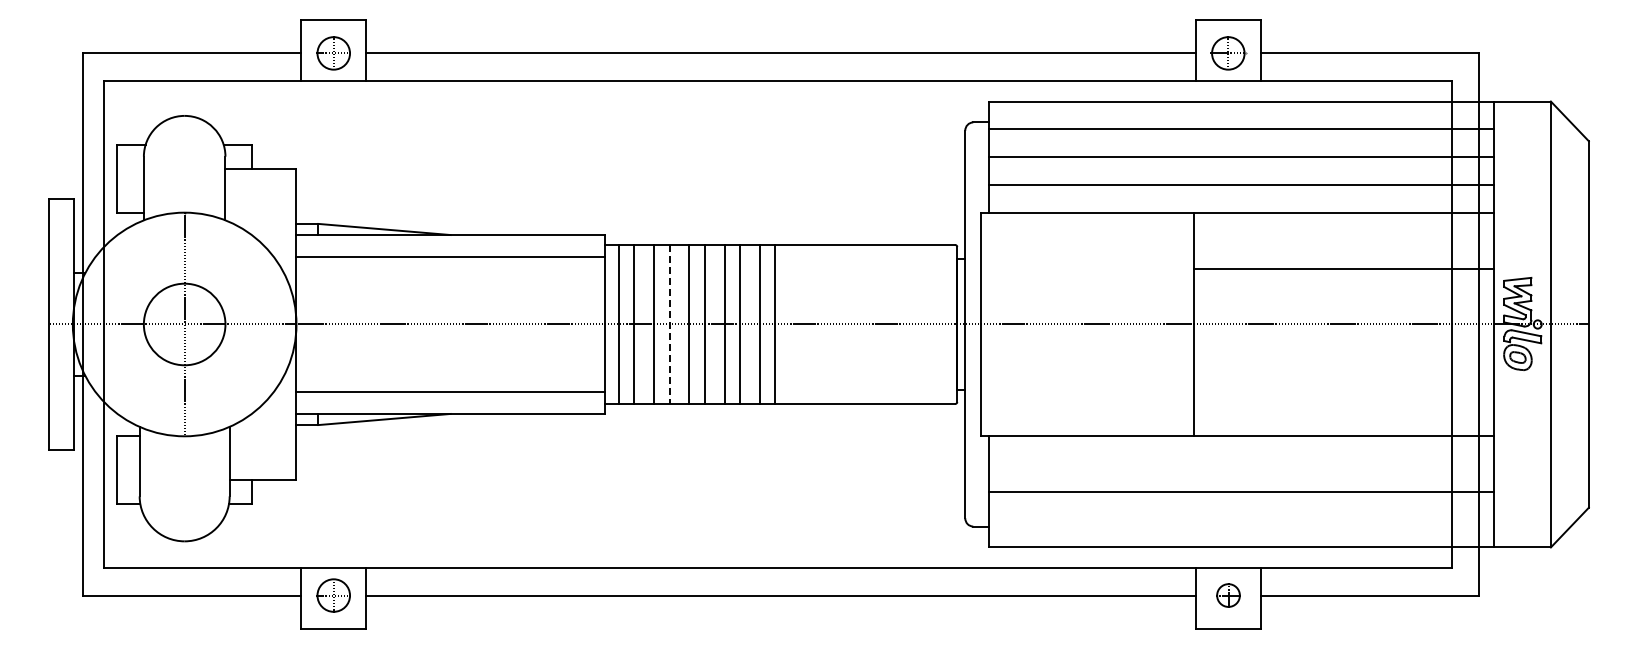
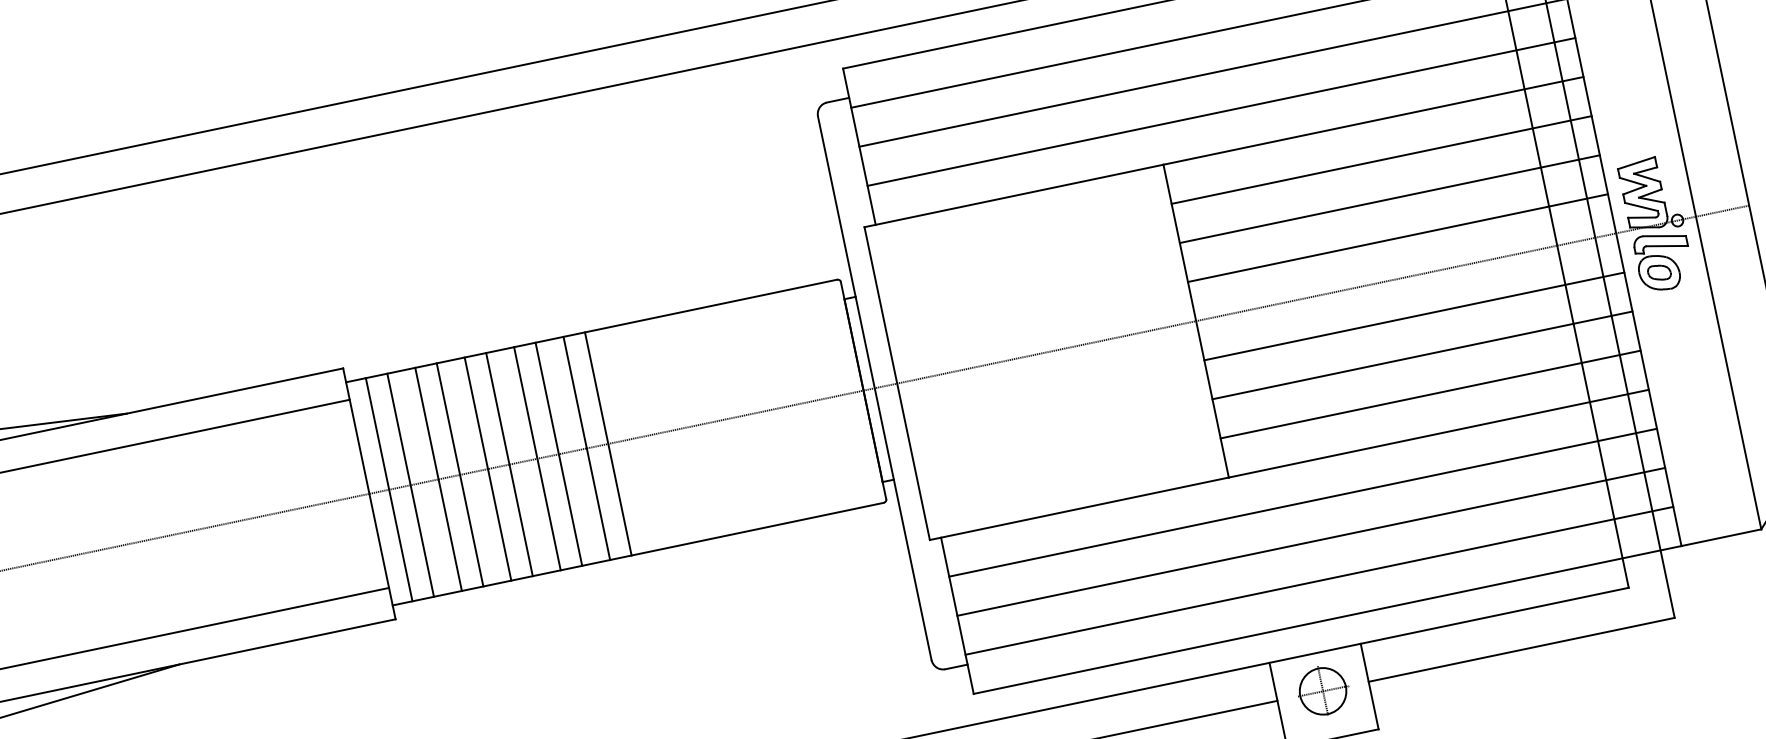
line: (1343, 240) -> (1380, 159), added
line: (1343, 296) -> (1396, 238), added
line: (669, 324) -> (460, 474), dashed -> solid
line: (1343, 352) -> (1413, 316), added
line: (1343, 380) -> (1421, 356), added
line: (1343, 408) -> (1429, 395), added
line: (1241, 463) -> (1302, 502), added
line: (1241, 519) -> (1319, 580), added
part: (1228, 595) -> (1323, 691), size x1.43

